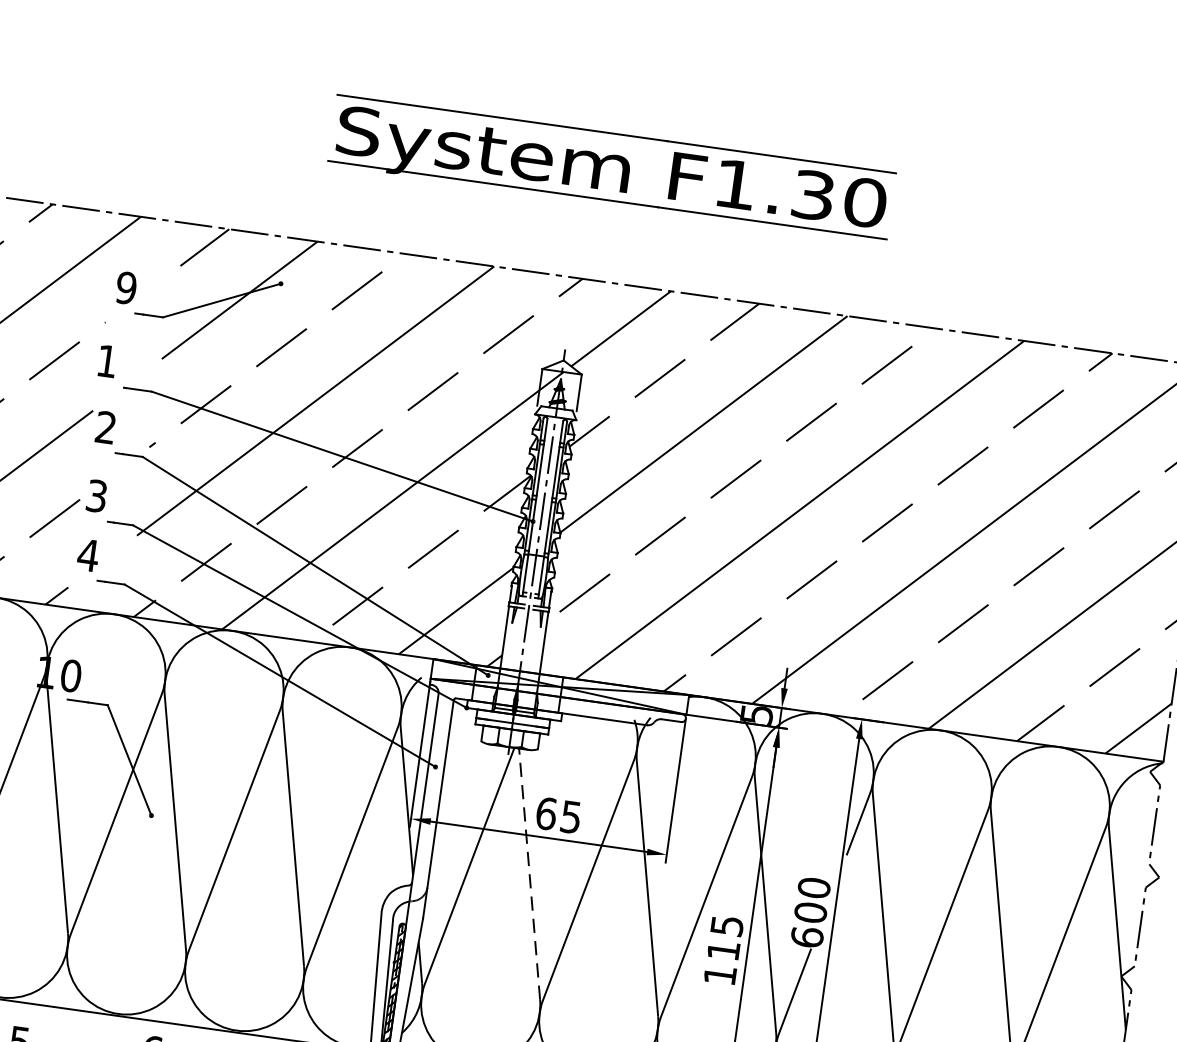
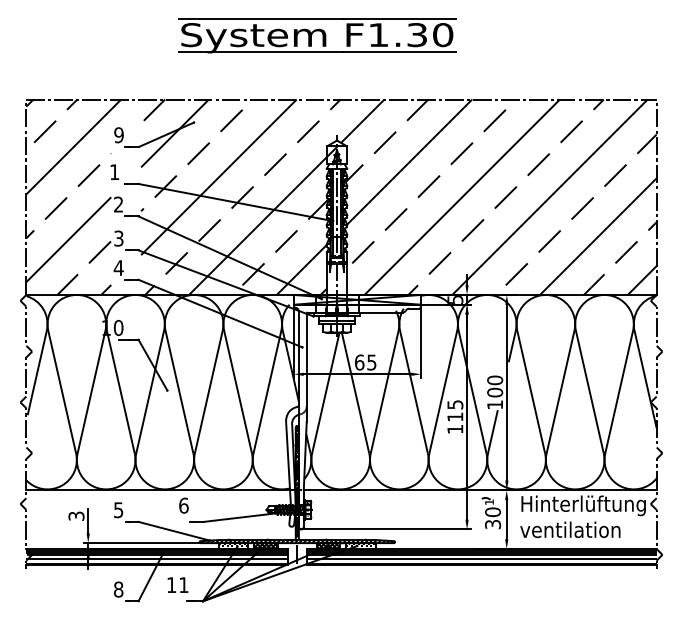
part: (612, 168) -> (317, 35), moved
line: (529, 872) -> (355, 392), dashed -> solid
text: (808, 936) -> (495, 404), 600 -> 100

